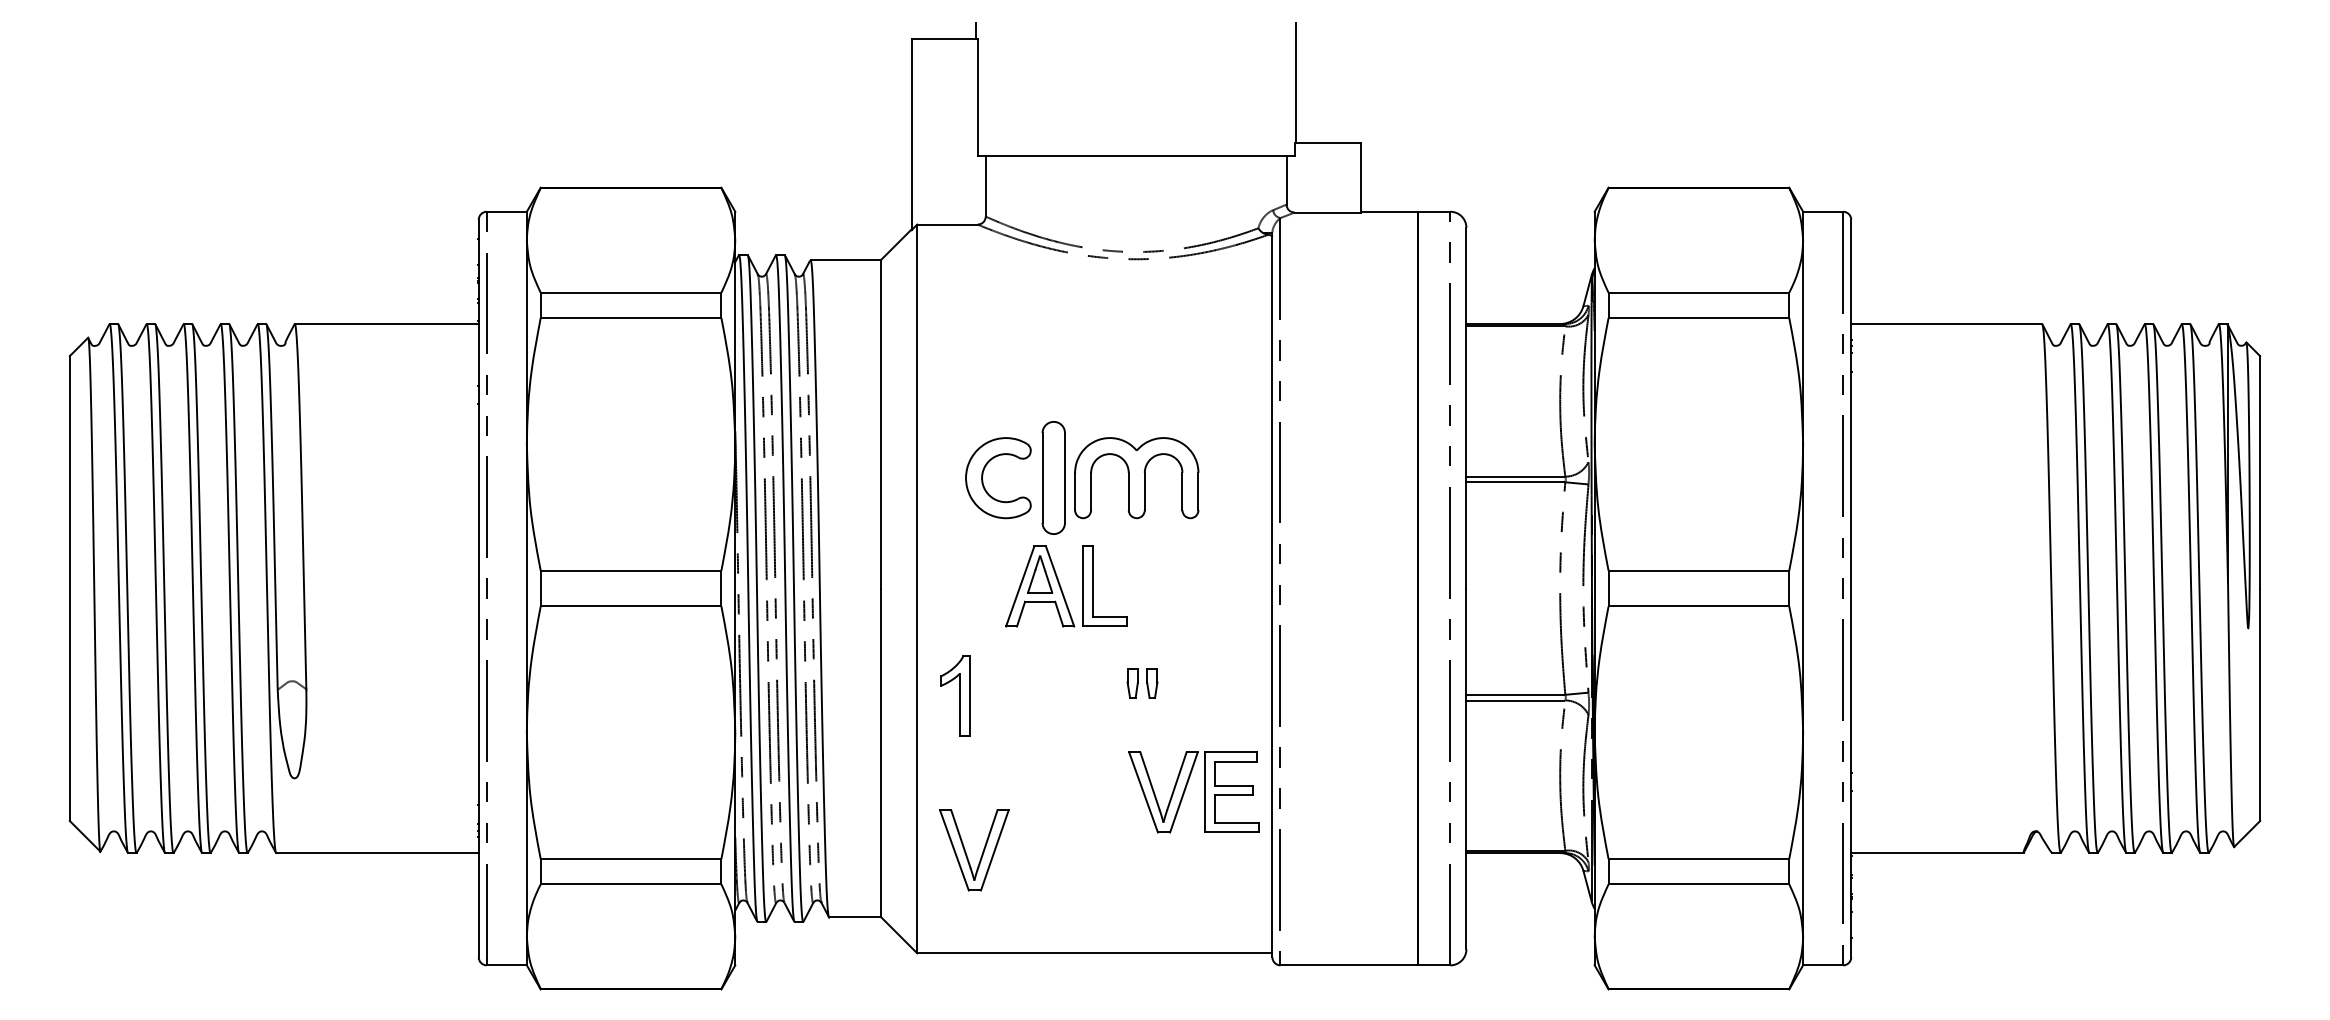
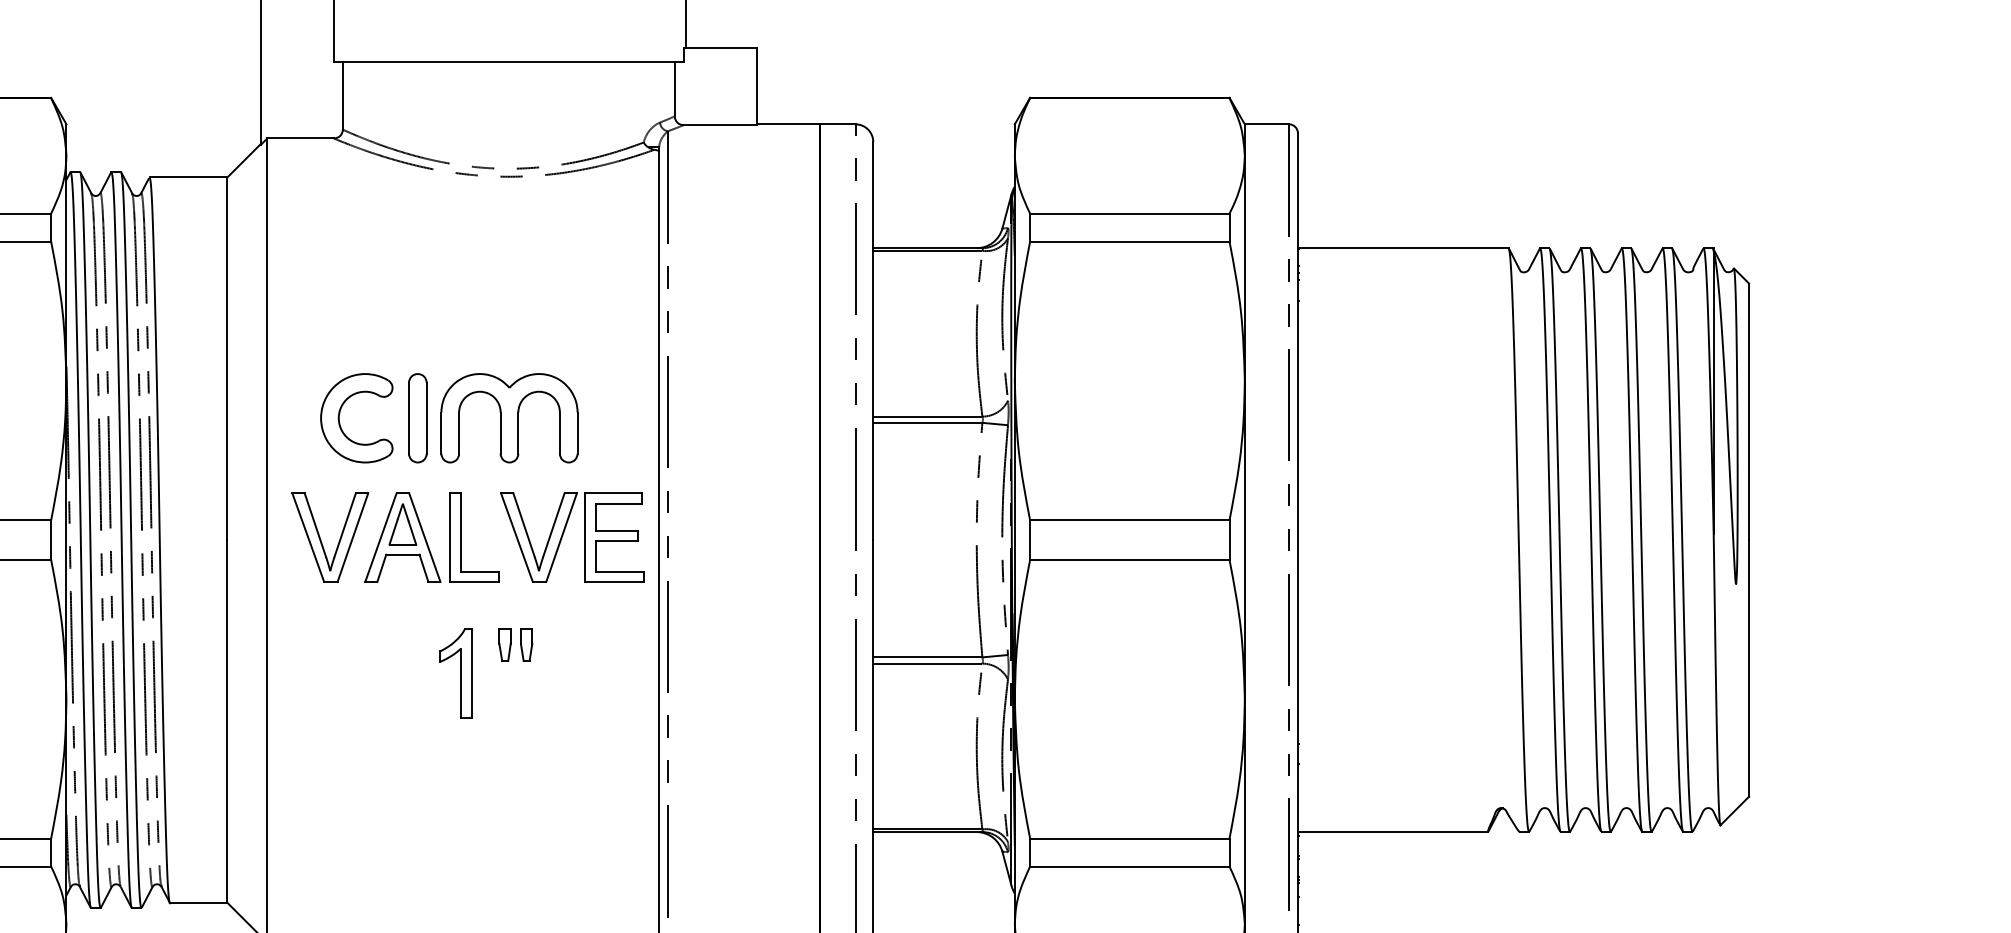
part: (1053, 478) -> (417, 418), size x0.71
part: (955, 695) -> (456, 672), moved
part: (1186, 788) -> (564, 533), moved
part: (982, 851) -> (339, 538), moved

